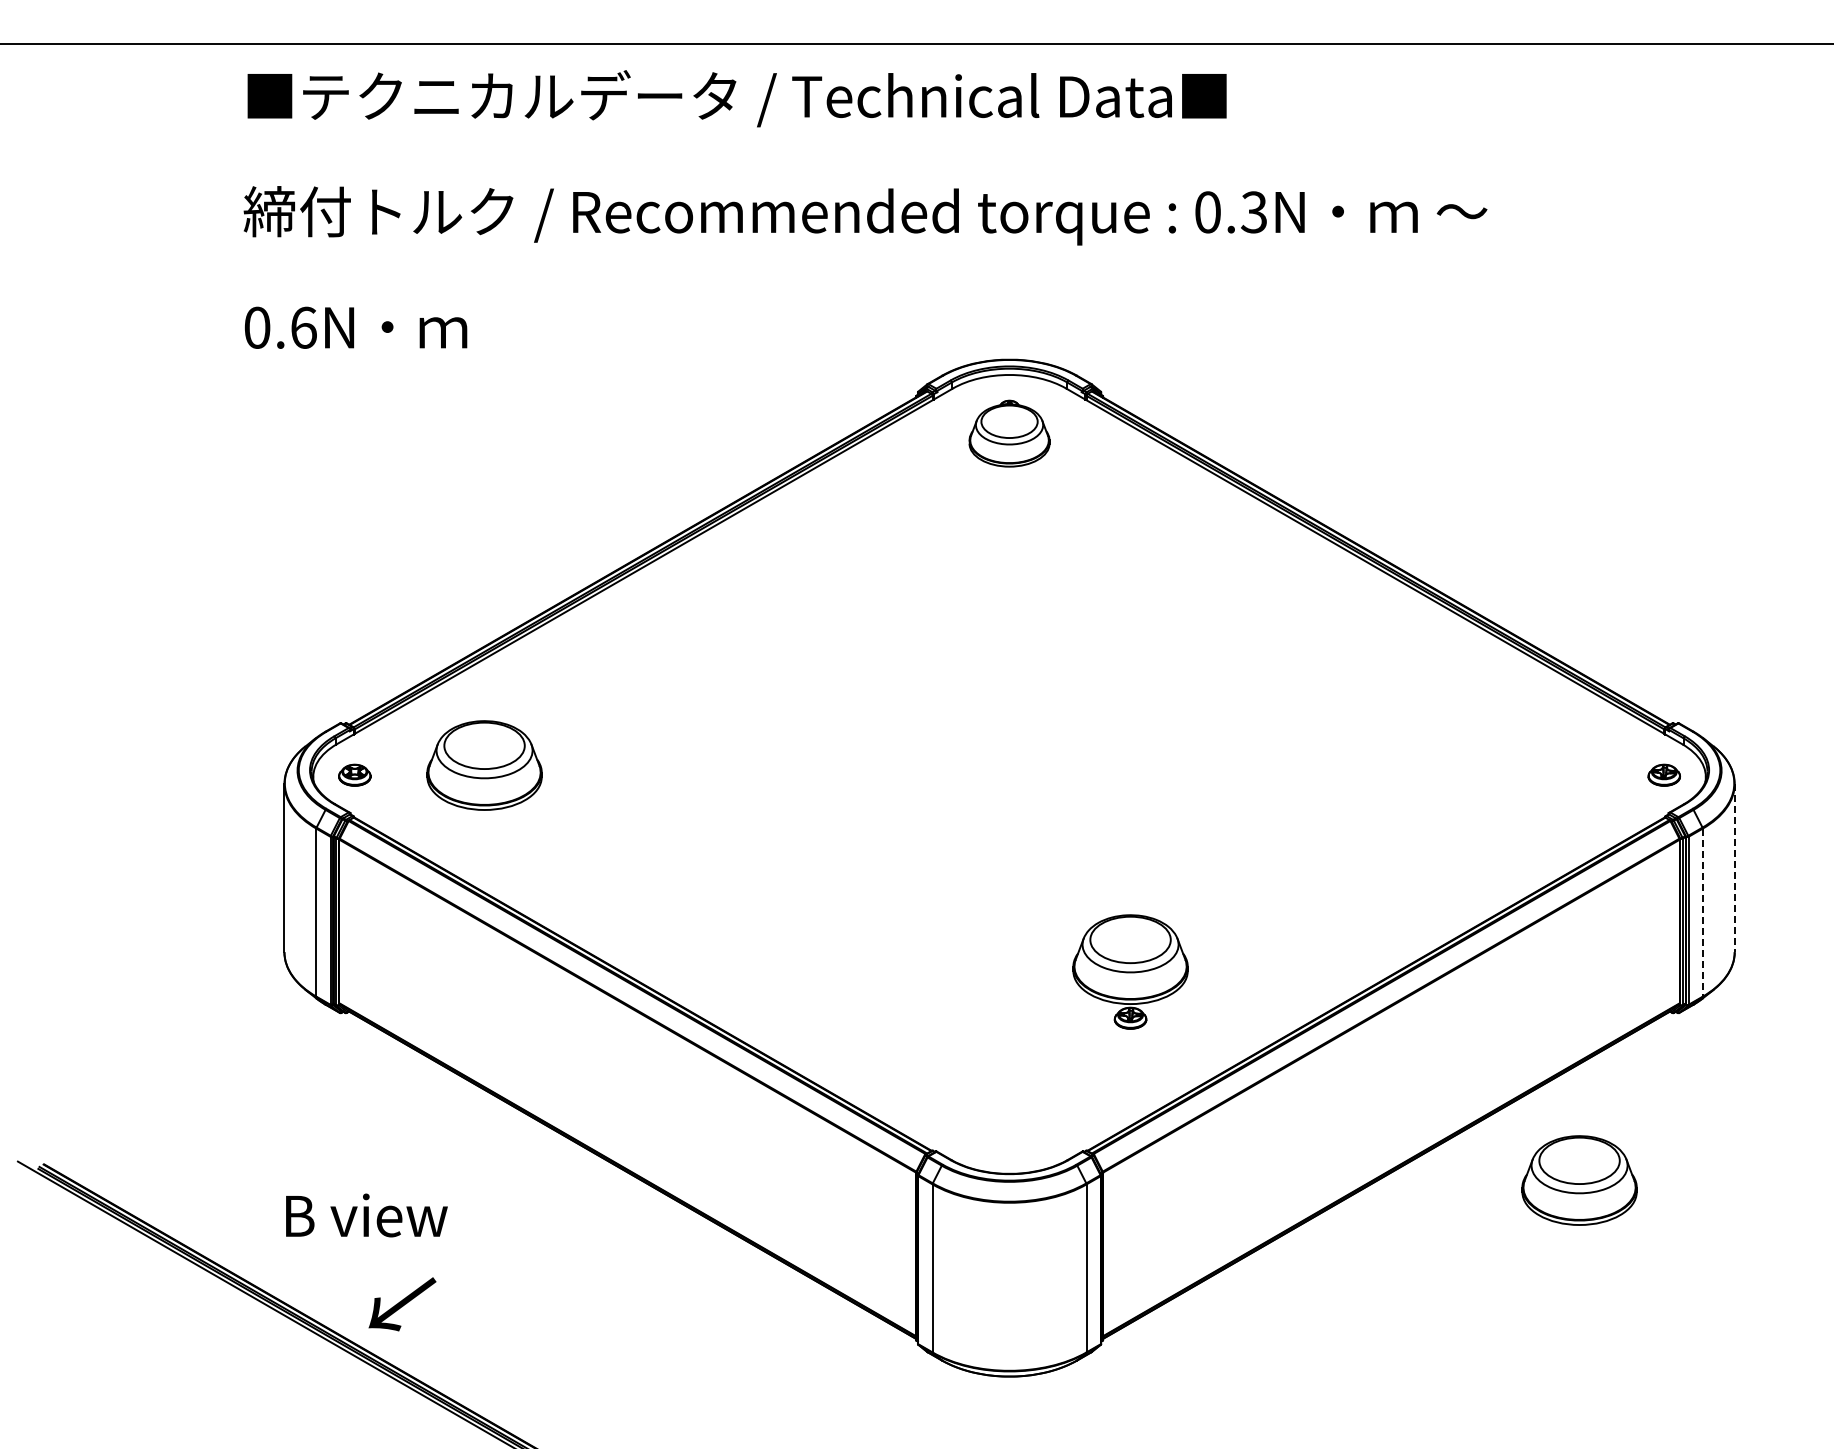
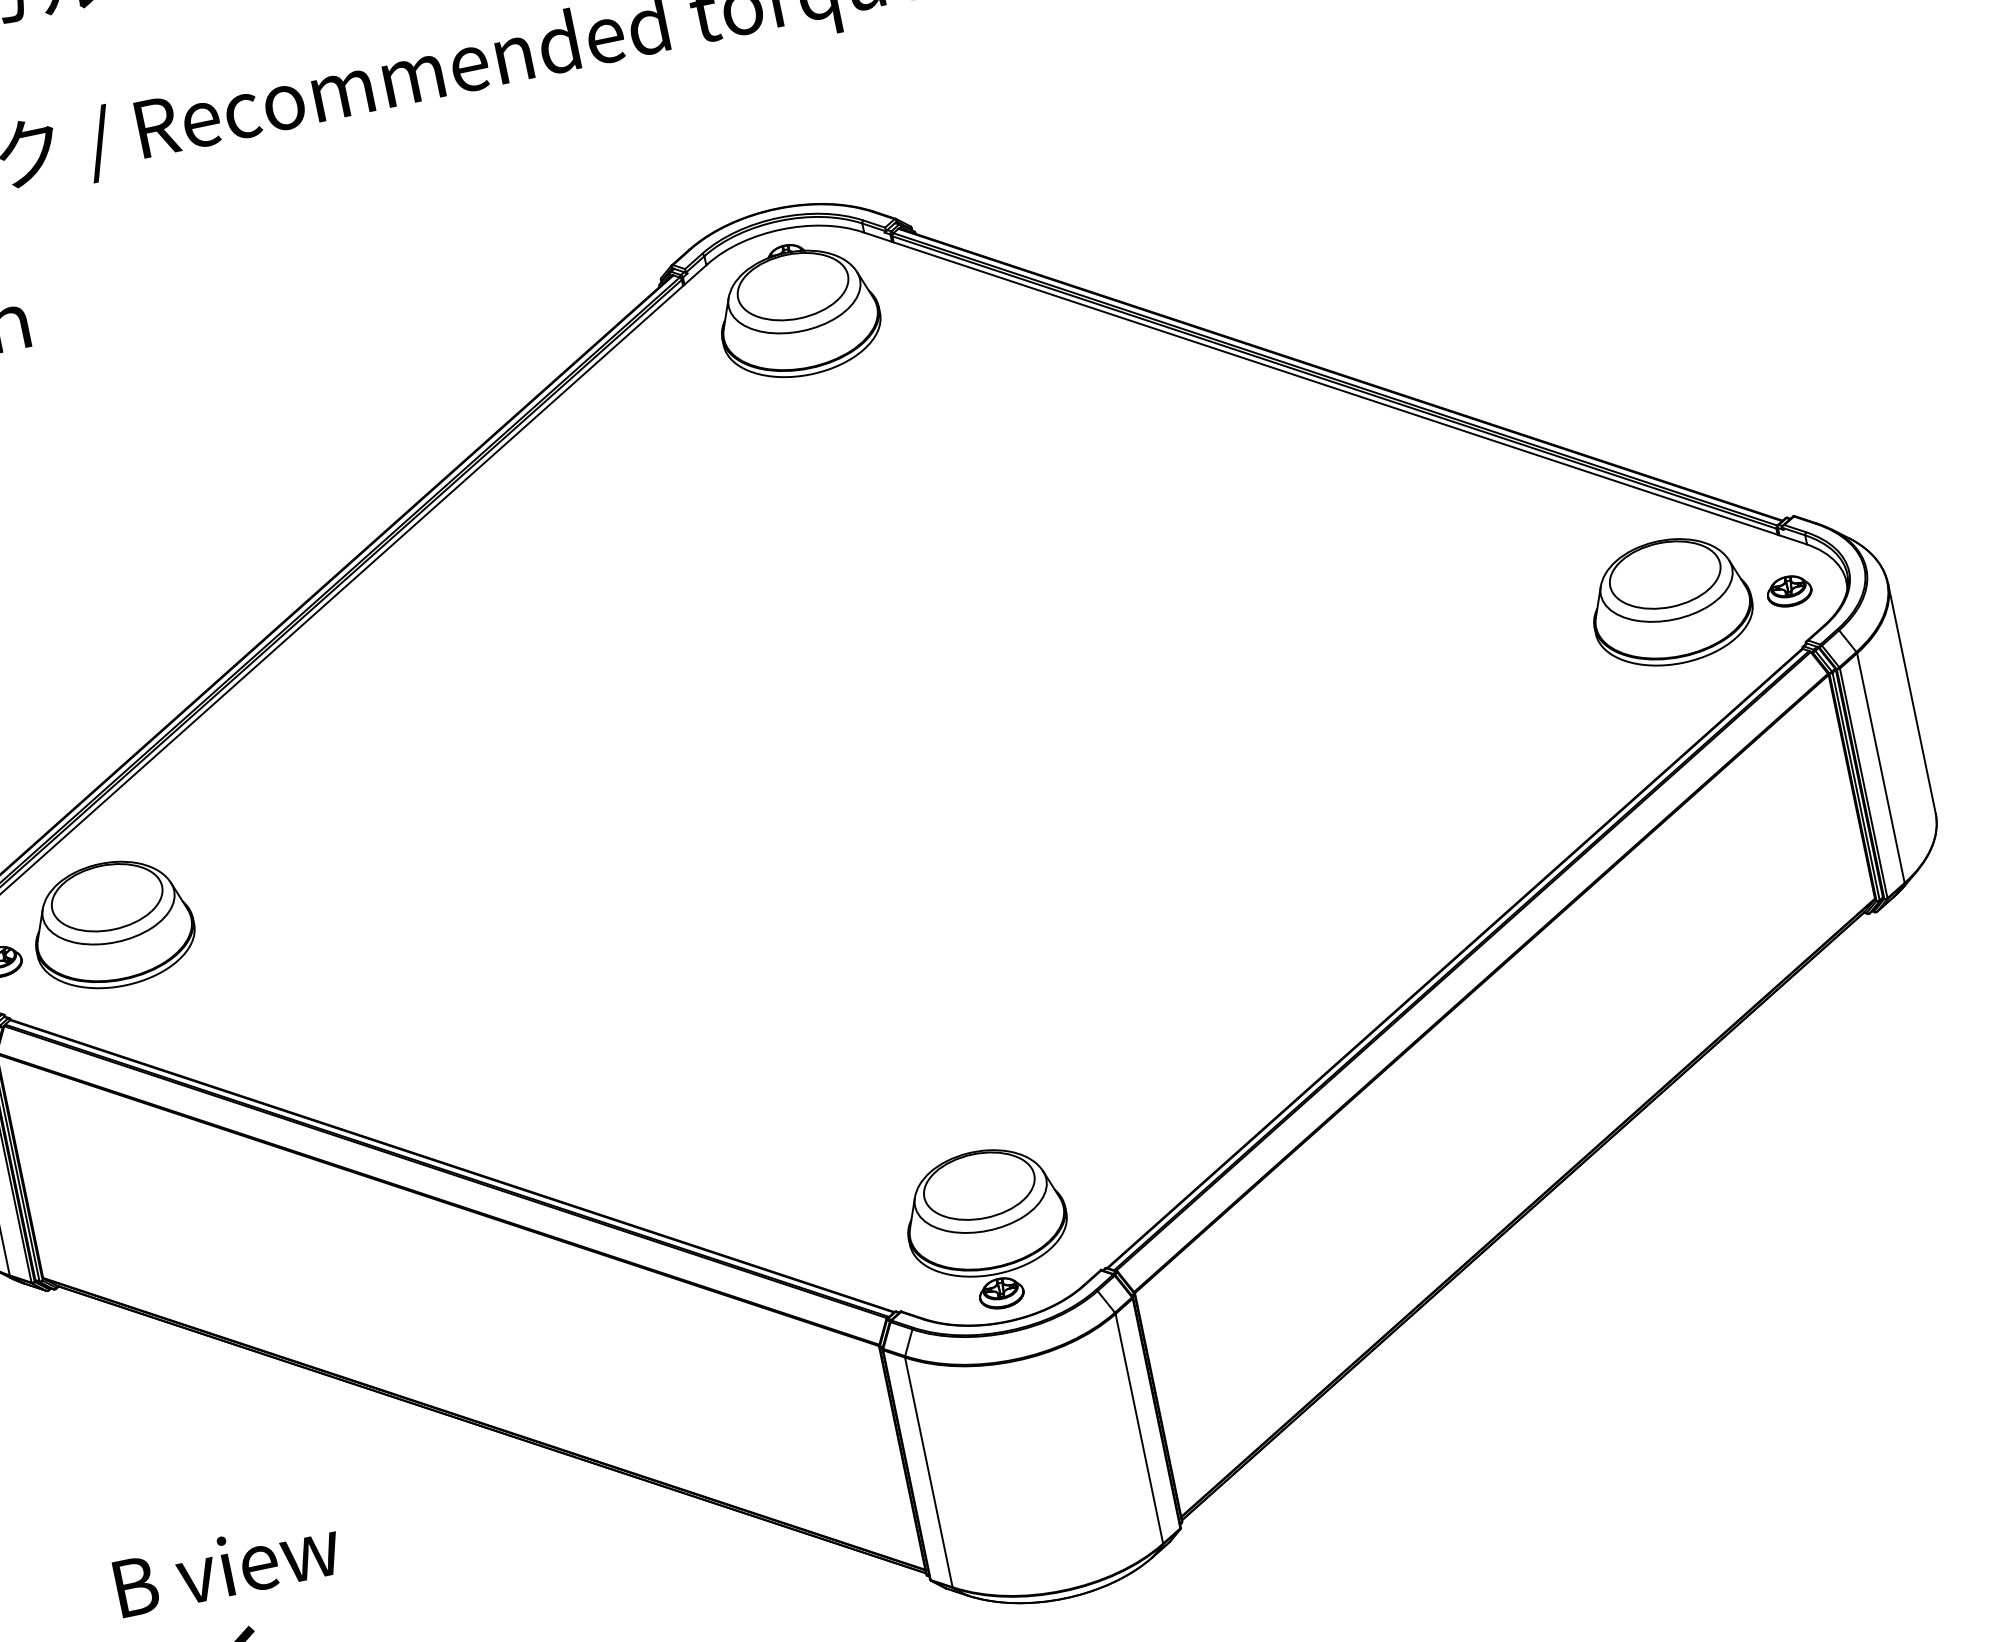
part: (1009, 433) -> (797, 309), size x1.43
part: (484, 765) -> (112, 924), moved
line: (1734, 868) -> (1911, 698), dashed -> solid
line: (1702, 913) -> (1880, 769), dashed -> solid
part: (1130, 971) -> (988, 1229), moved
part: (1579, 1180) -> (1670, 601), moved
text: (366, 1215) -> (227, 1566), moved

